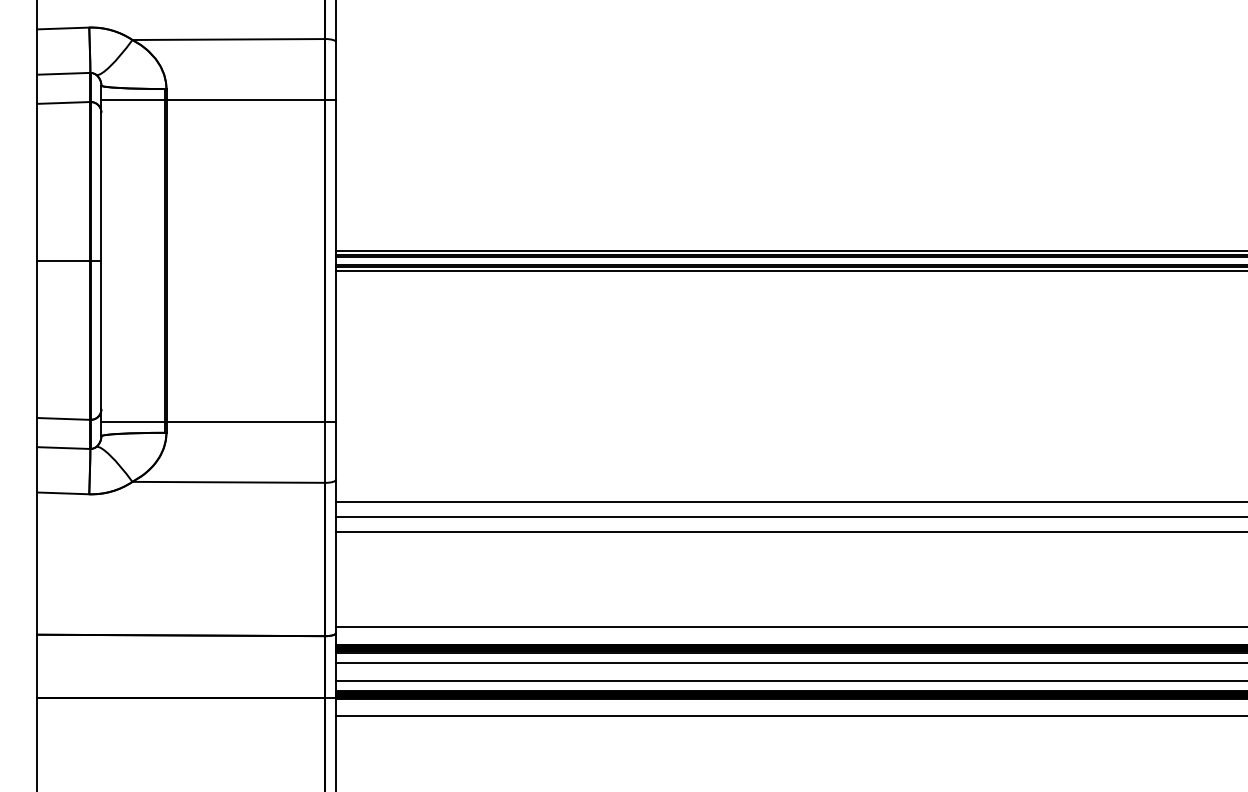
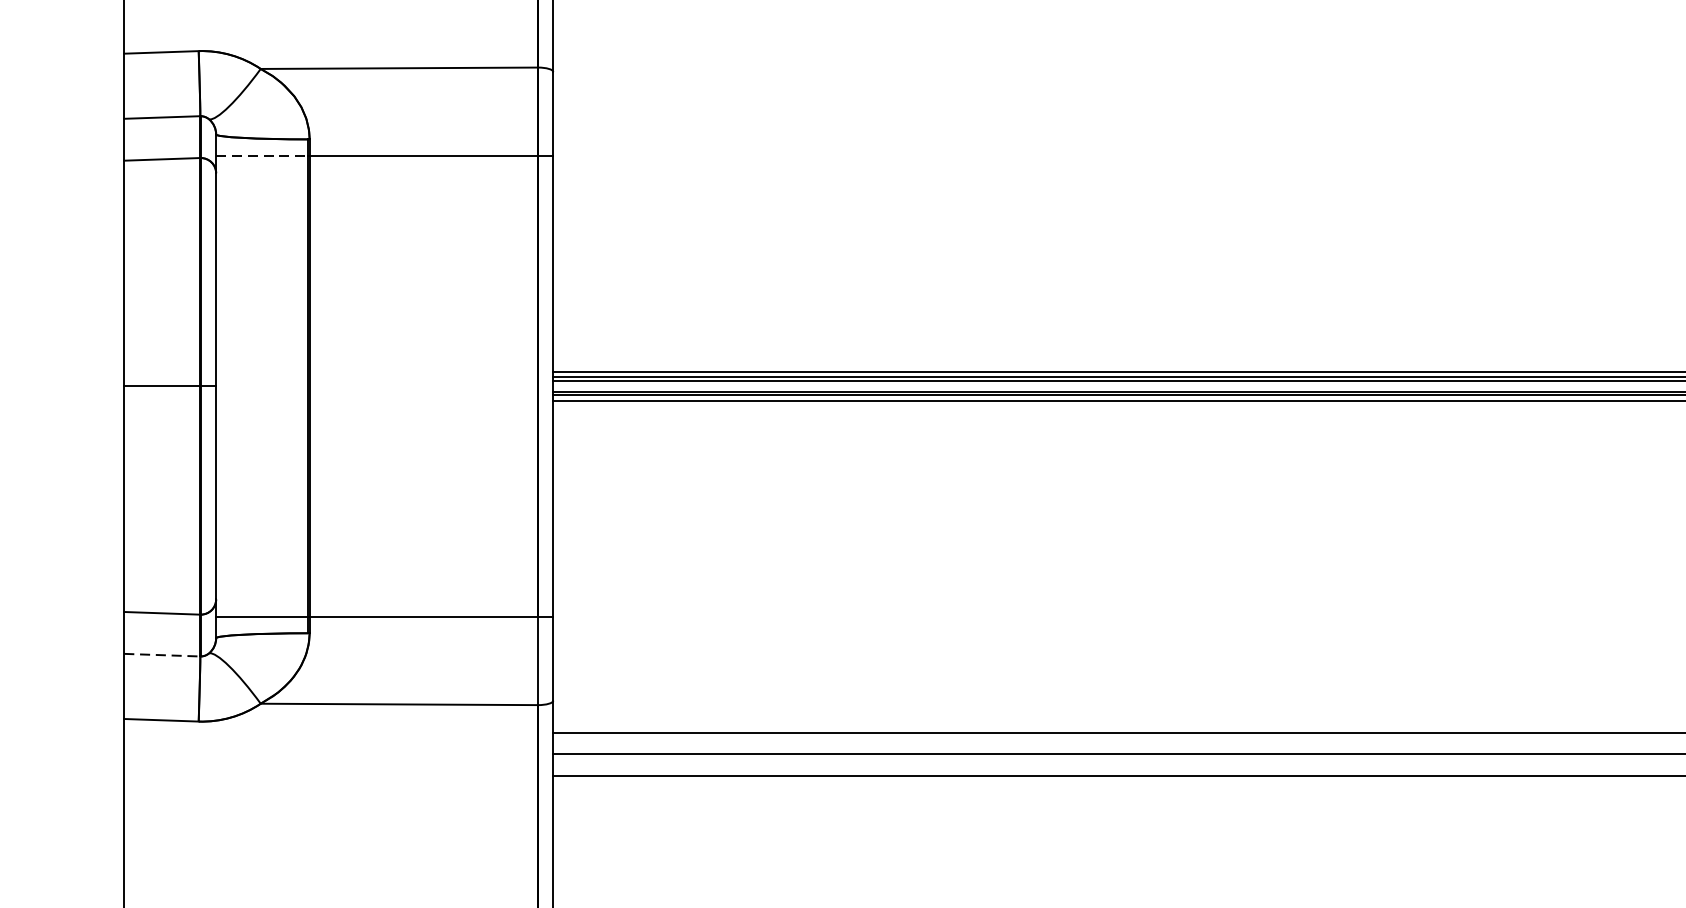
line: (133, 100) -> (262, 155), solid -> dashed
line: (64, 448) -> (163, 655), solid -> dashed

